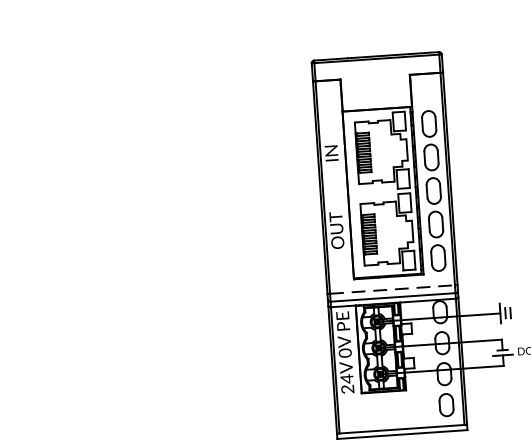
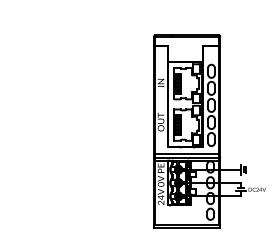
line: (393, 288) -> (187, 153), dashed -> solid

